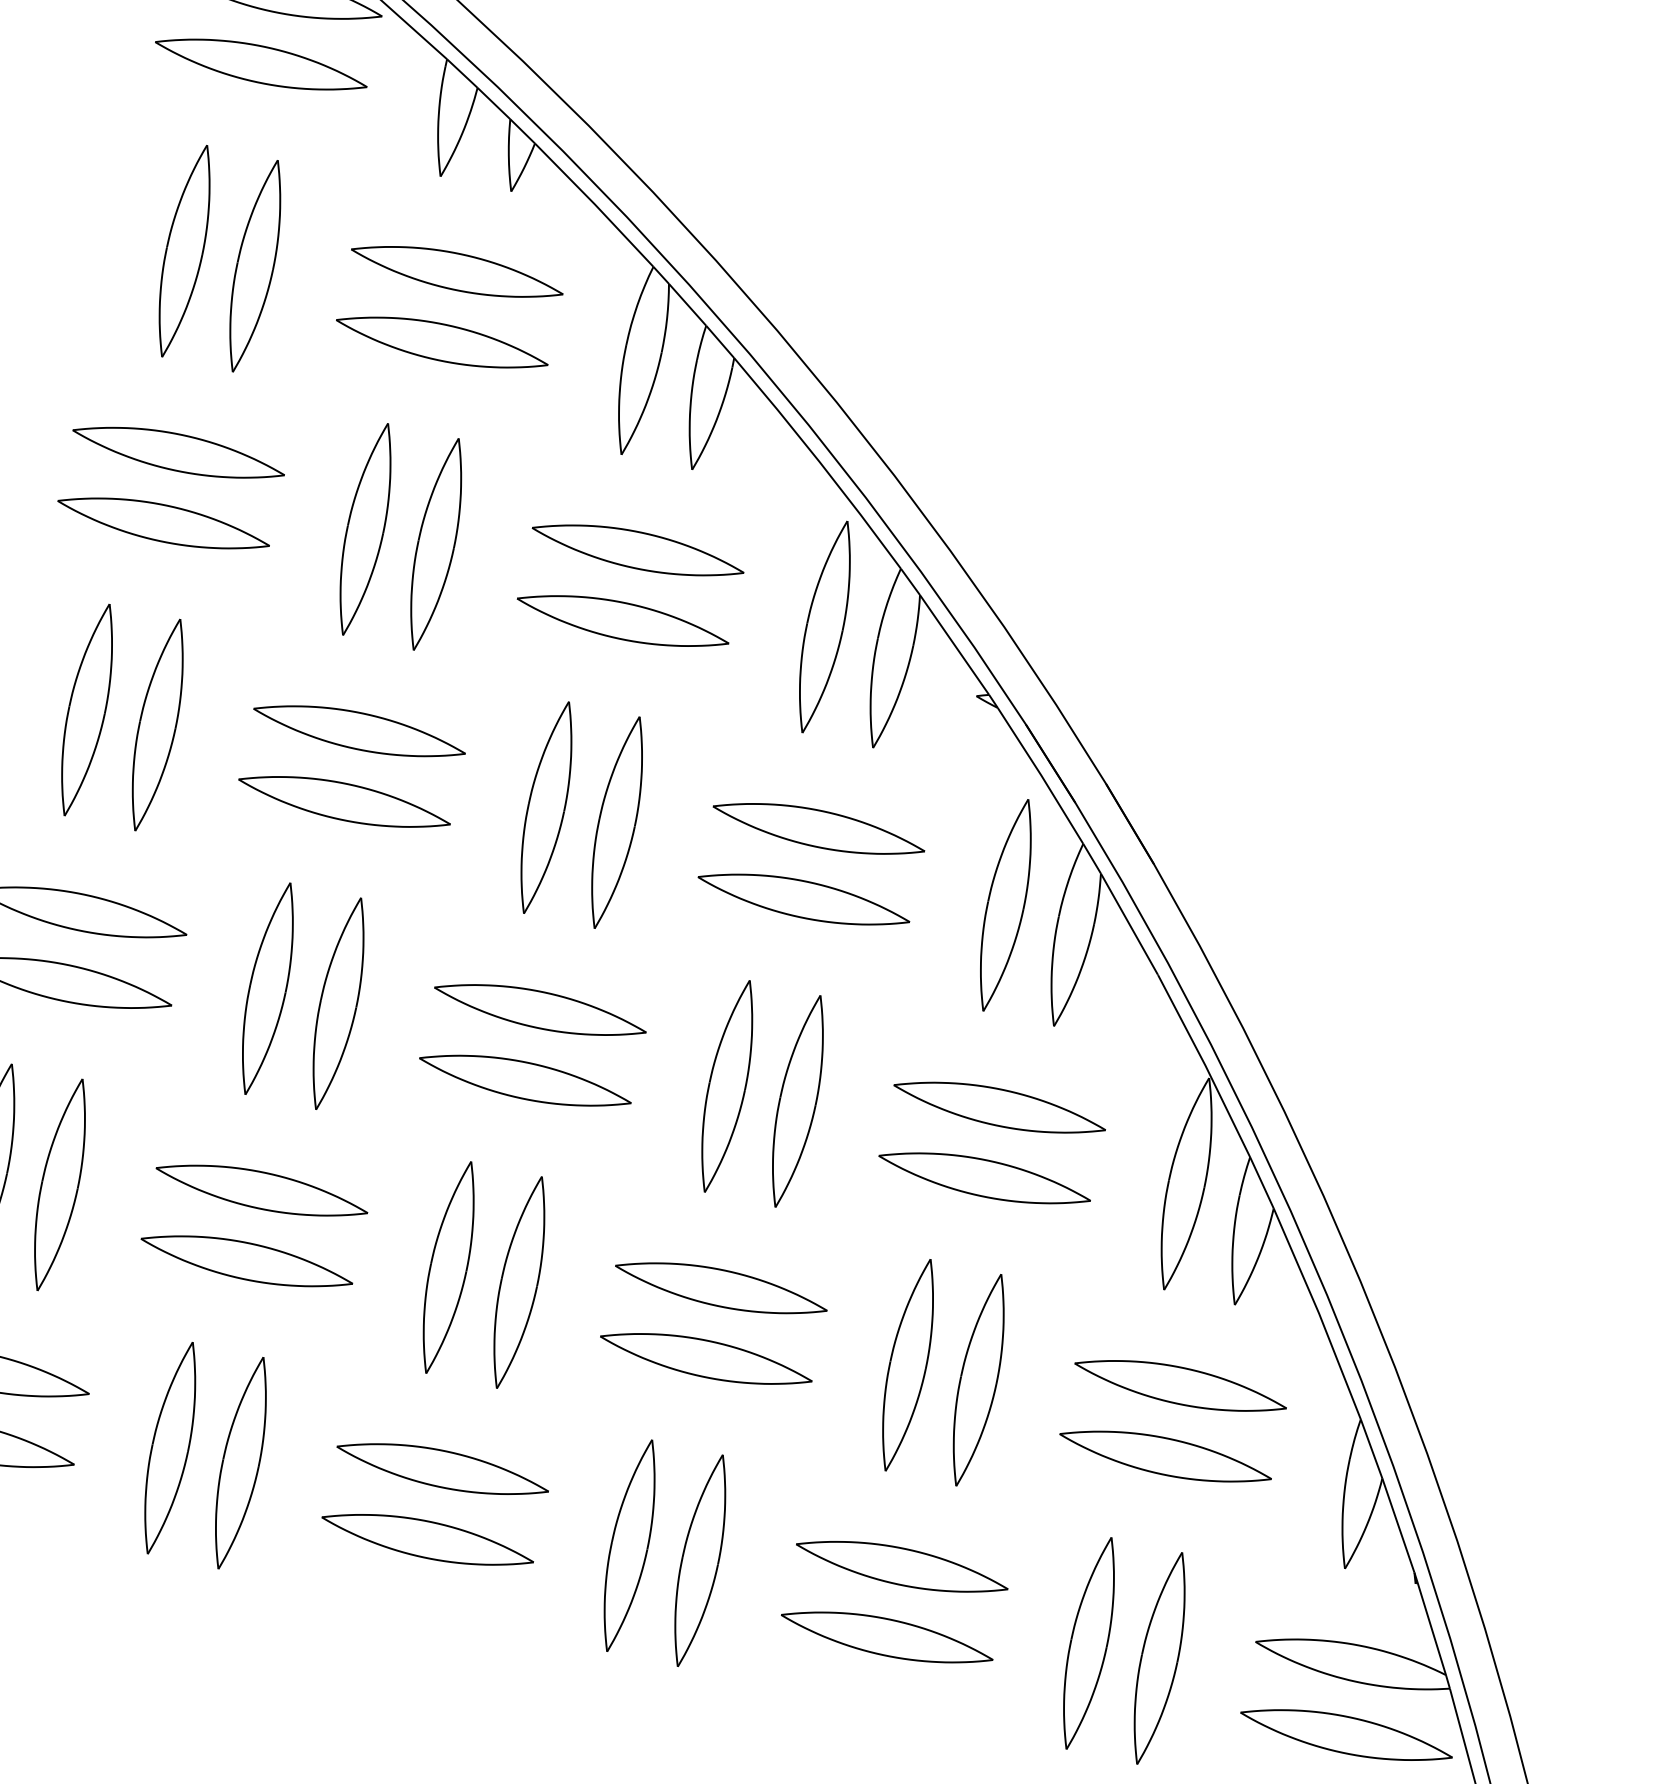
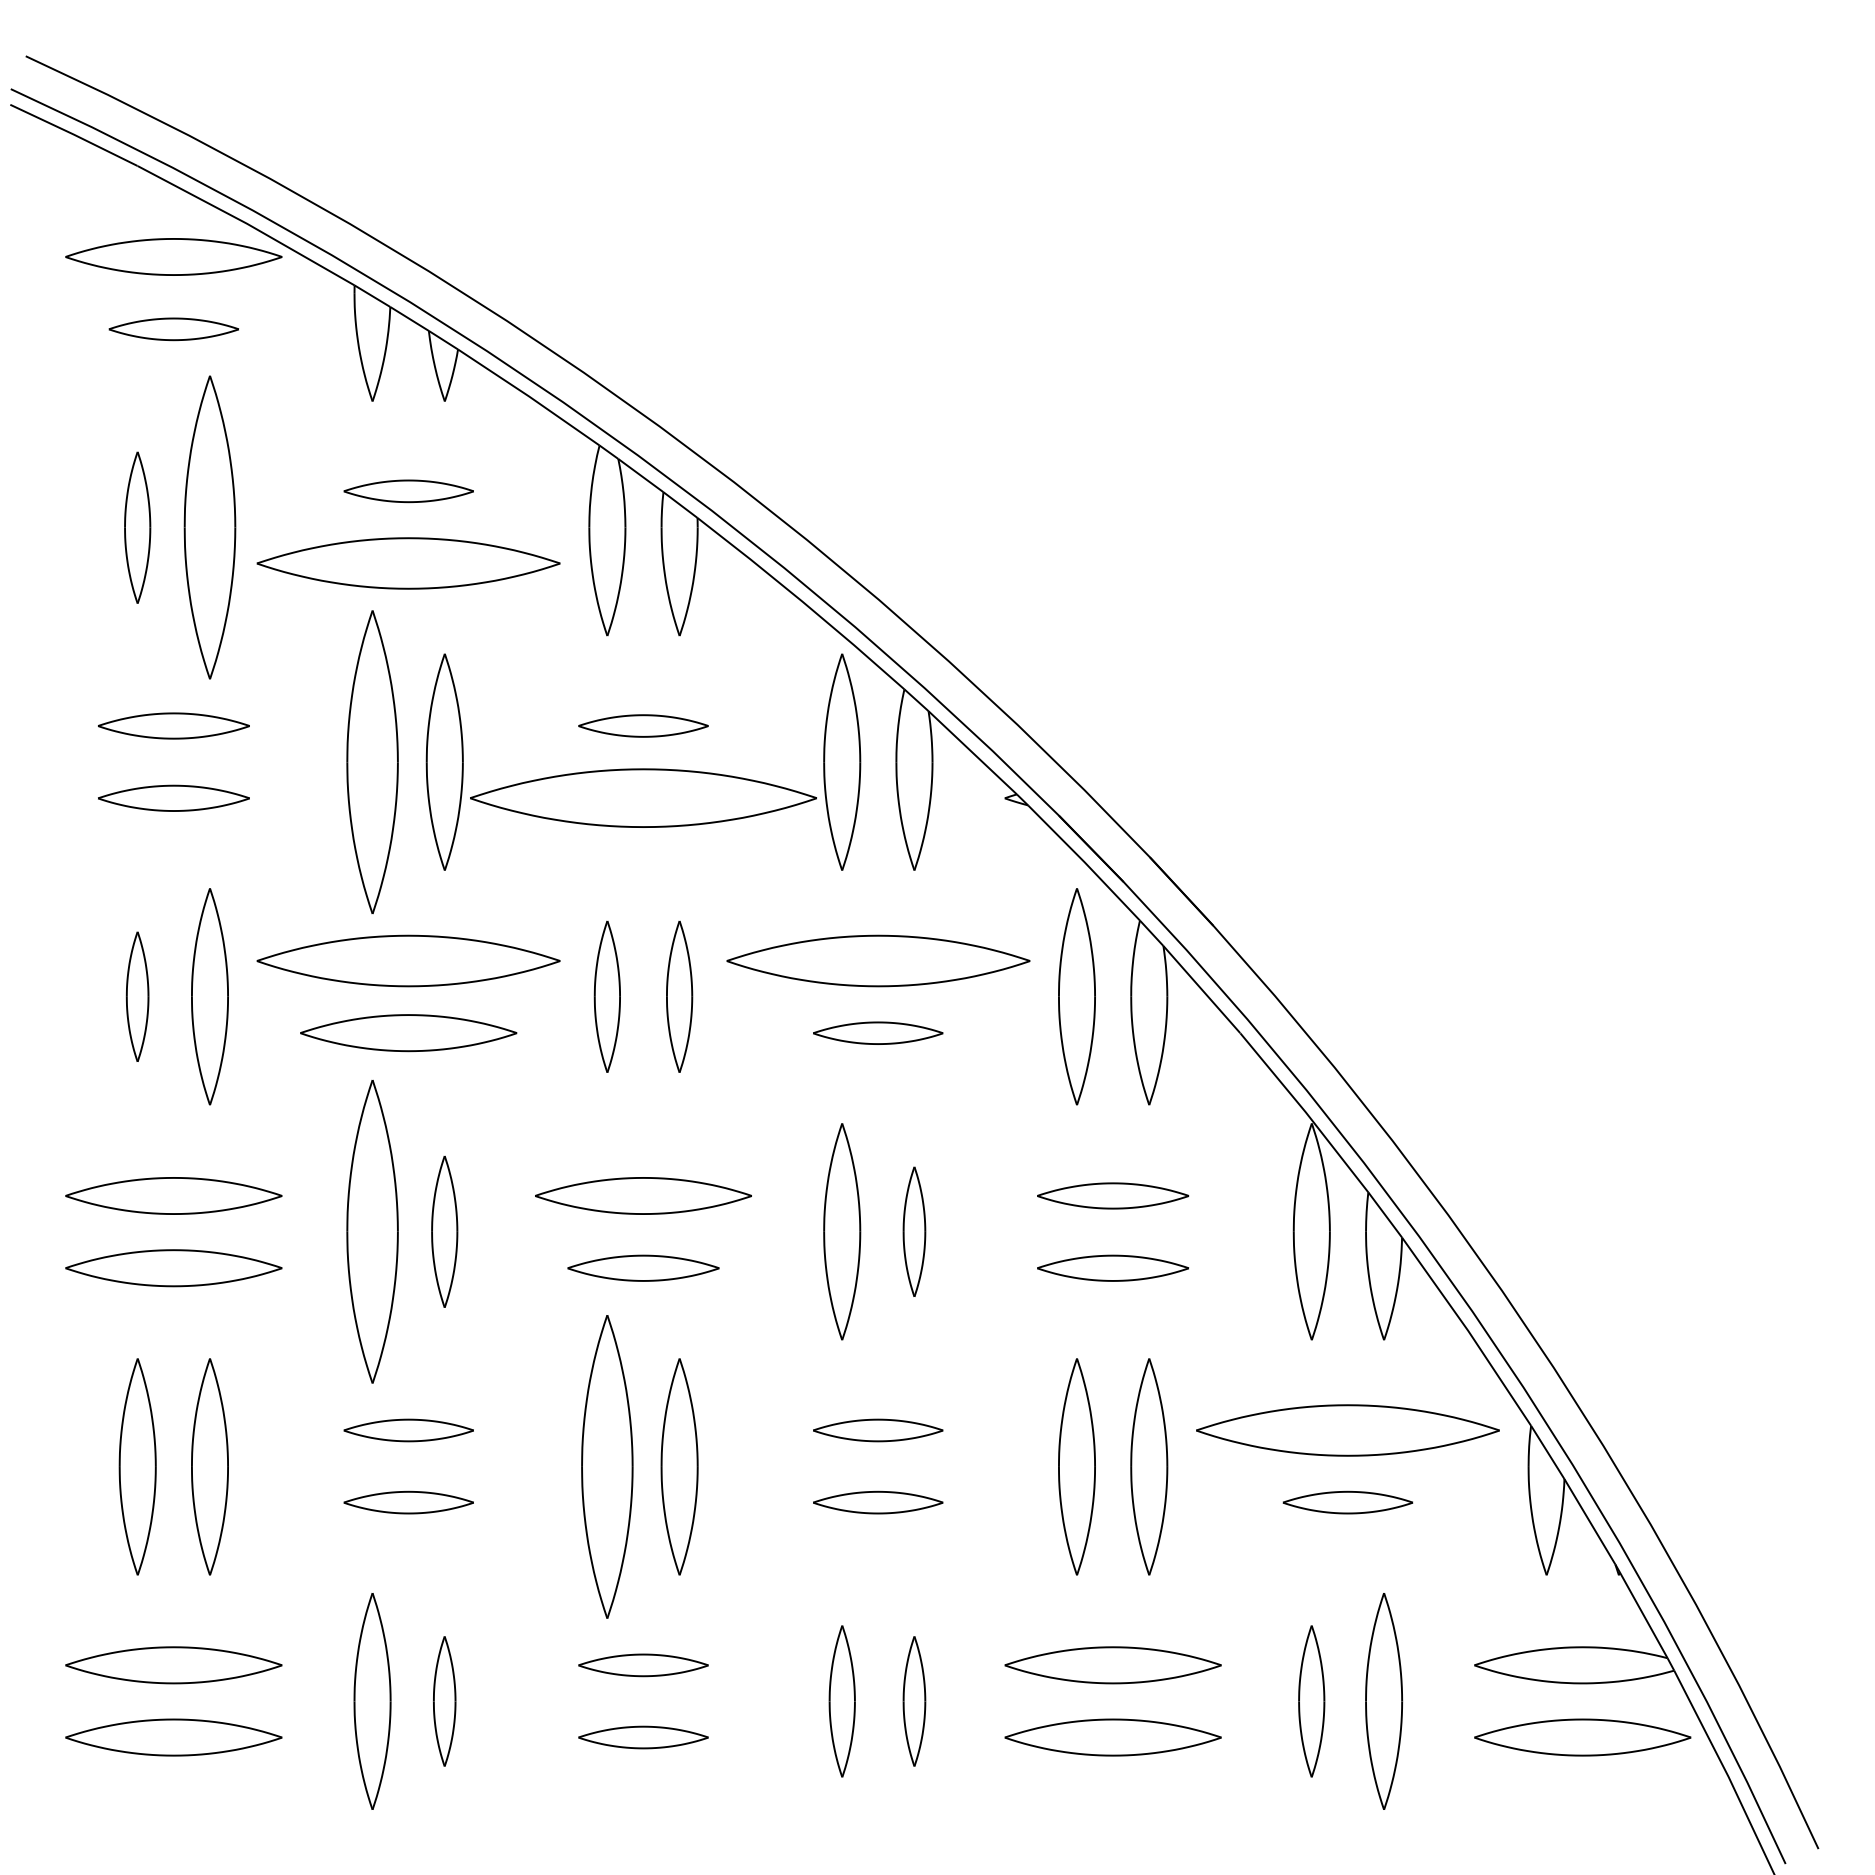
part: (260, 64) -> (173, 329), size x0.6
part: (184, 250) -> (137, 527), size x0.7
part: (254, 265) -> (209, 527), size x1.4
part: (456, 272) -> (408, 491), size x0.6
part: (442, 342) -> (408, 563), size x1.4
part: (178, 452) -> (173, 725), size x0.7
part: (163, 523) -> (173, 798), size x0.7
part: (365, 528) -> (372, 761), size x1.4
part: (638, 549) -> (643, 725), size x0.6
part: (623, 621) -> (643, 798), size x1.6
part: (86, 709) -> (137, 996), size x0.6
part: (359, 730) -> (408, 960), size x1.4
part: (546, 807) -> (607, 996), size x0.7
part: (617, 822) -> (679, 996), size x0.7
part: (818, 828) -> (877, 960), size x1.4
part: (803, 899) -> (877, 1033), size x0.6
part: (267, 988) -> (372, 1231), size x1.4
part: (338, 1003) -> (444, 1231), size x0.7
part: (525, 1080) -> (643, 1268), size x0.7
part: (798, 1101) -> (914, 1231), size x0.6
part: (999, 1107) -> (1112, 1195), size x0.7
part: (984, 1178) -> (1112, 1268), size x0.7
part: (261, 1190) -> (408, 1430), size x0.6
part: (246, 1261) -> (408, 1502), size x0.6
part: (448, 1267) -> (607, 1466), size x1.4
part: (720, 1288) -> (877, 1430), size x0.6
part: (705, 1358) -> (877, 1502), size x0.6
part: (1180, 1385) -> (1347, 1430), size x1.4
part: (1165, 1456) -> (1347, 1502), size x0.6
part: (240, 1463) -> (444, 1701), size x0.6
part: (442, 1469) -> (643, 1665), size x0.6
part: (427, 1539) -> (643, 1737), size x0.6
part: (629, 1545) -> (842, 1701), size x0.7
part: (700, 1560) -> (914, 1701), size x0.6
part: (1088, 1643) -> (1311, 1701), size x0.7

